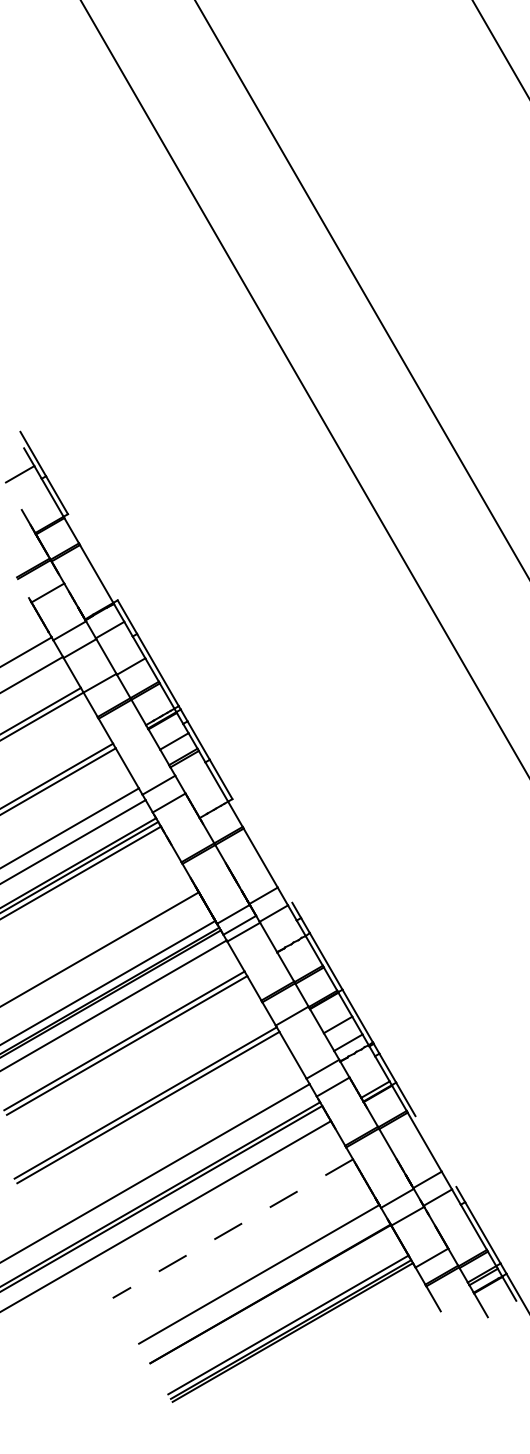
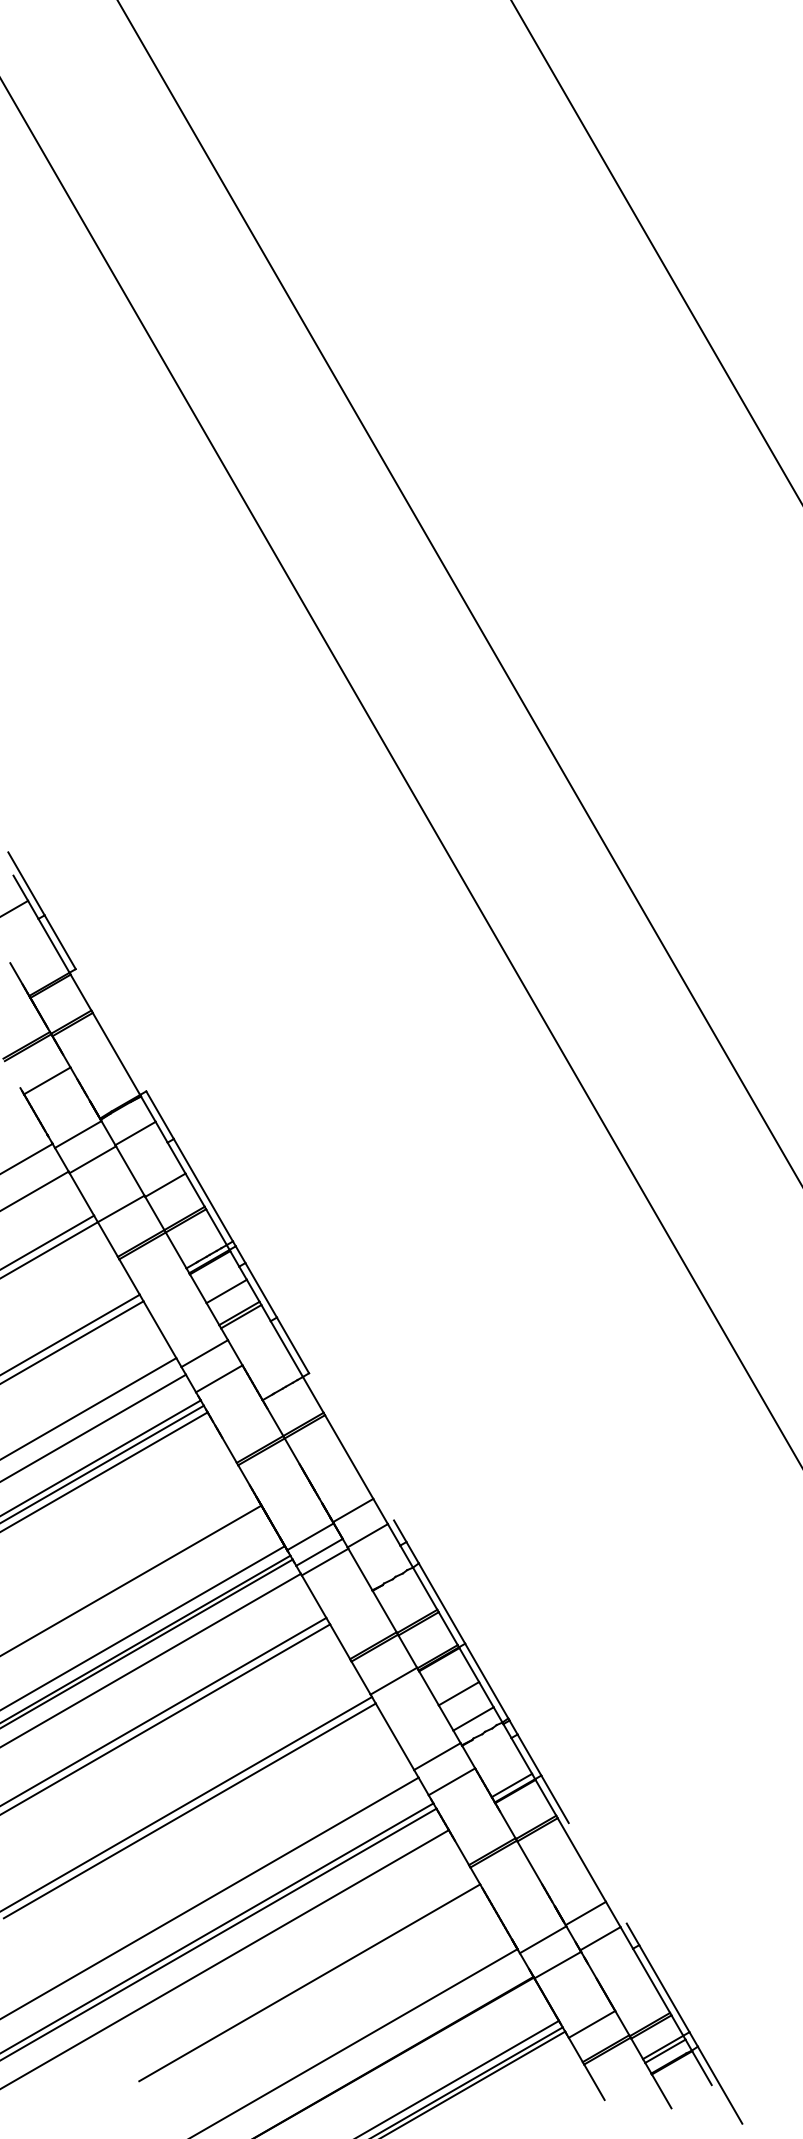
line: (232, 1228) -> (309, 1982), dashed -> solid

